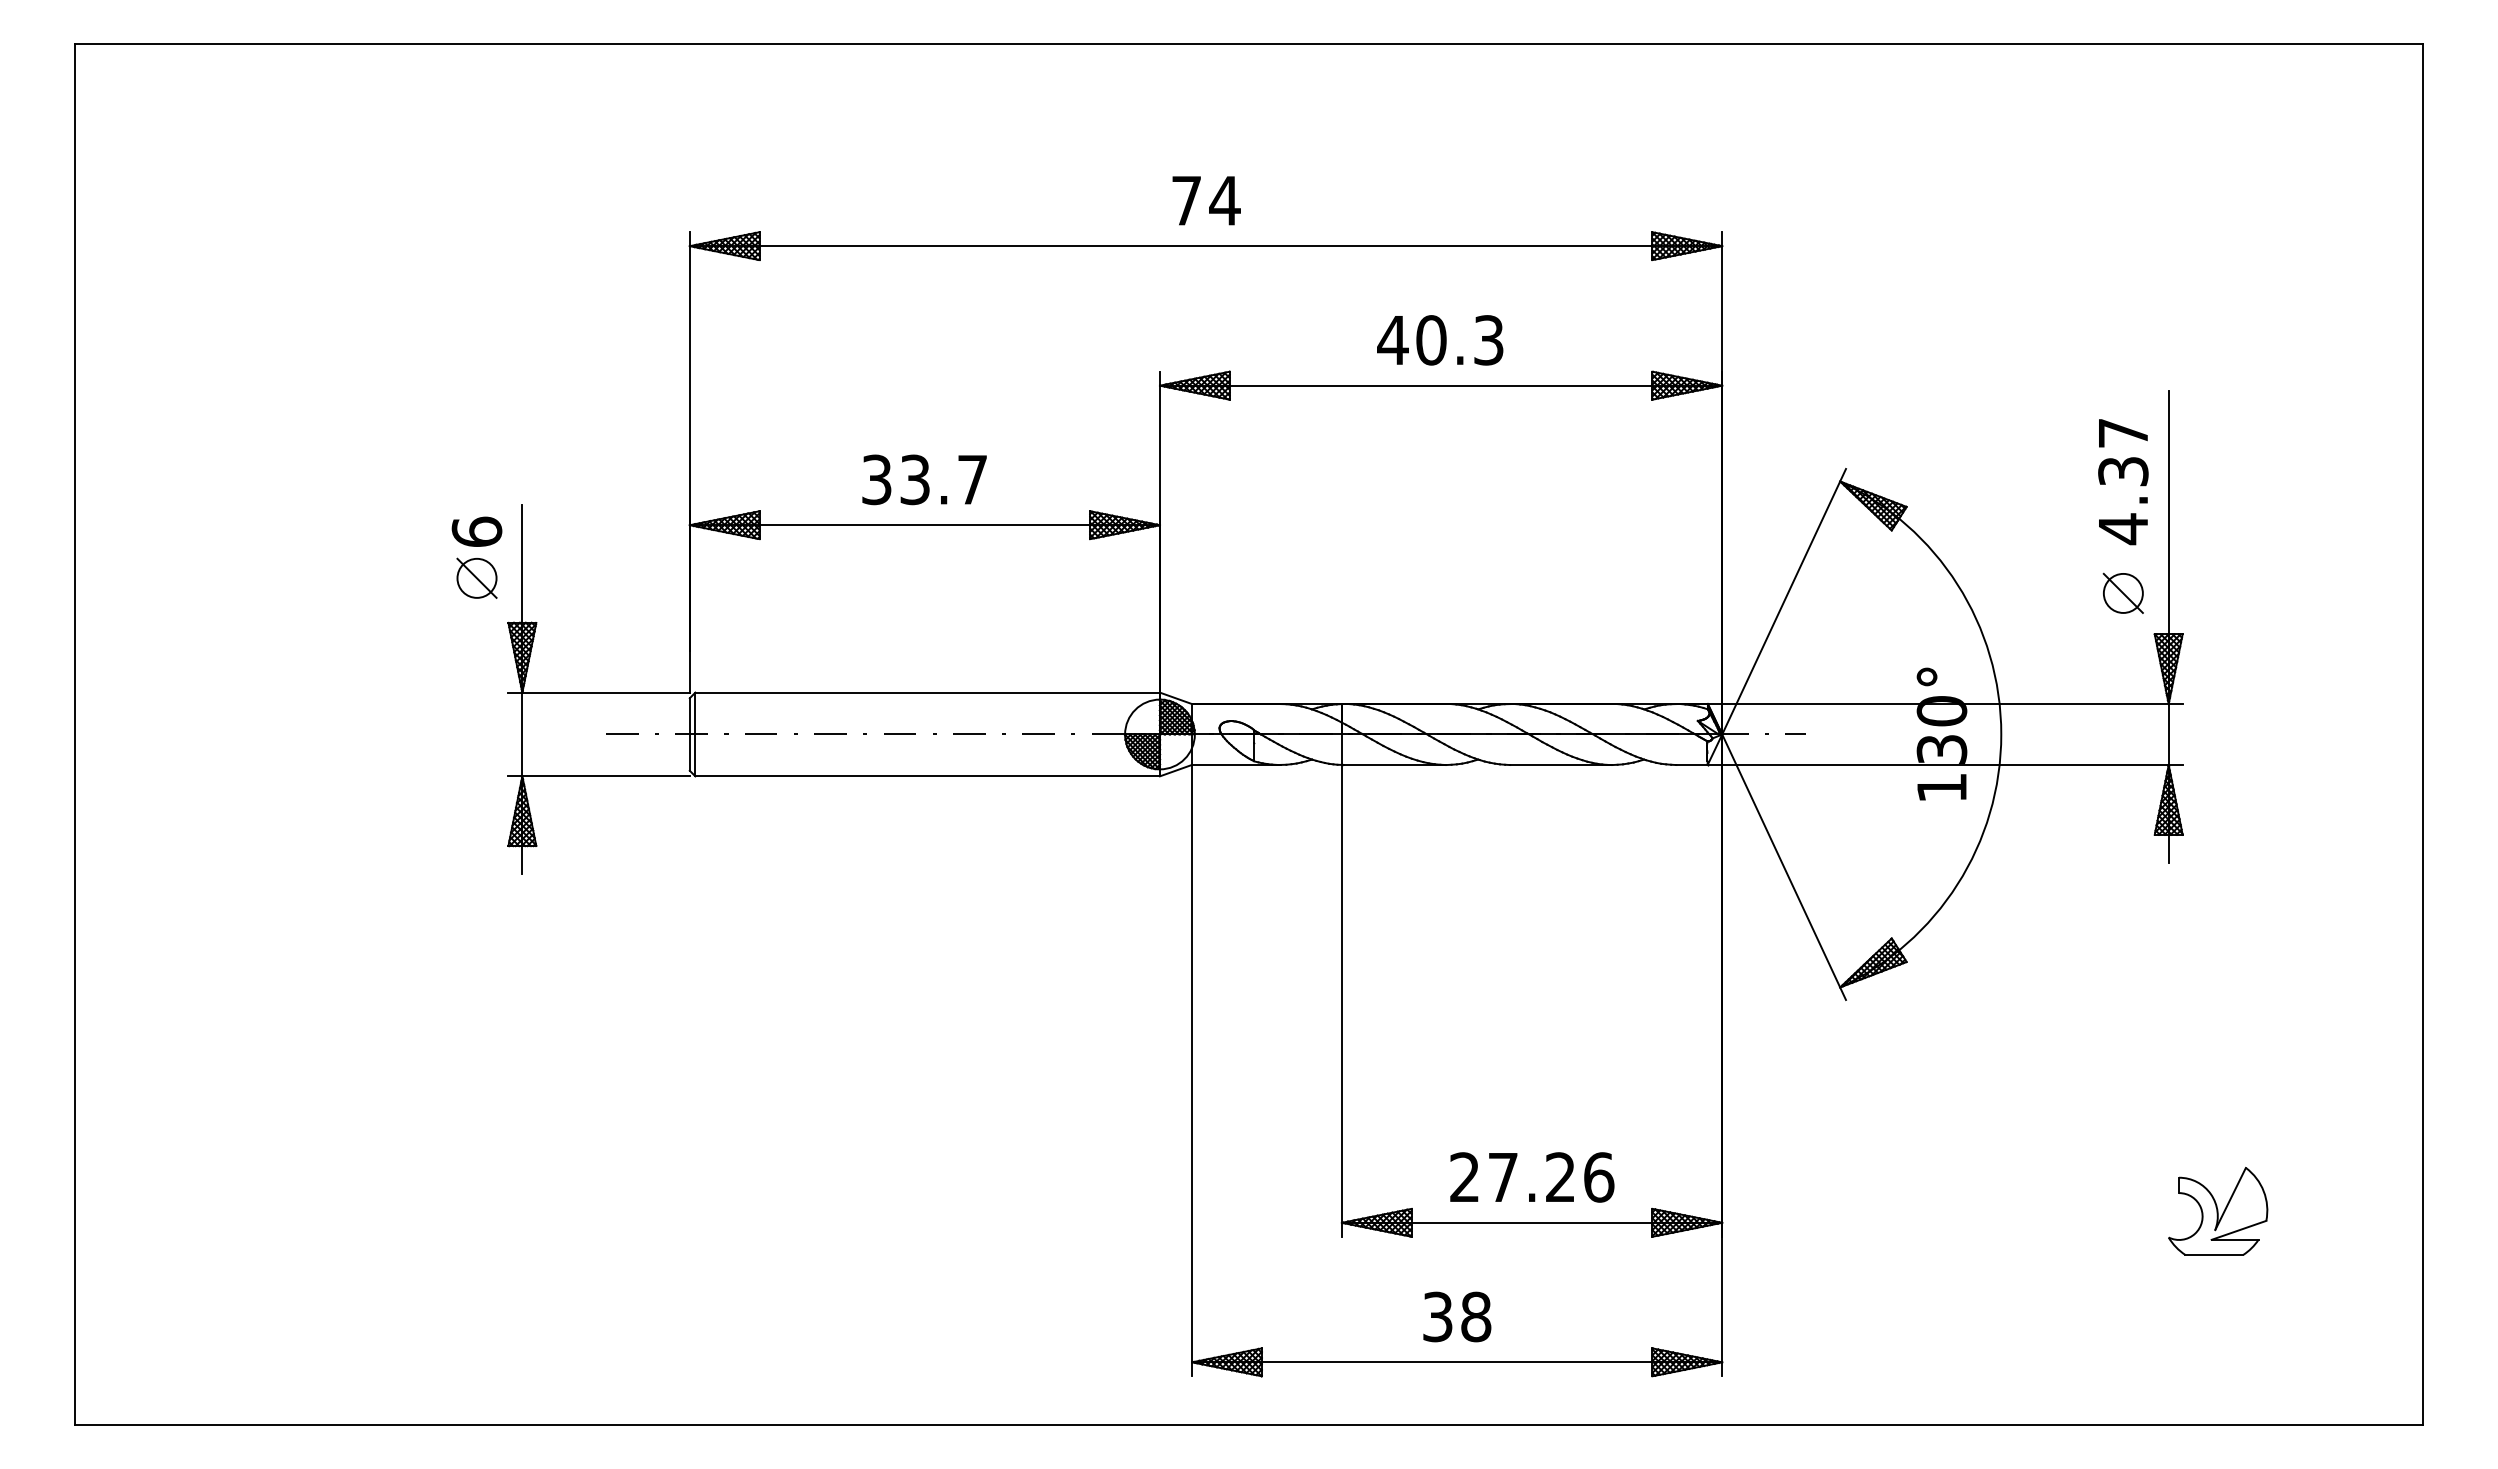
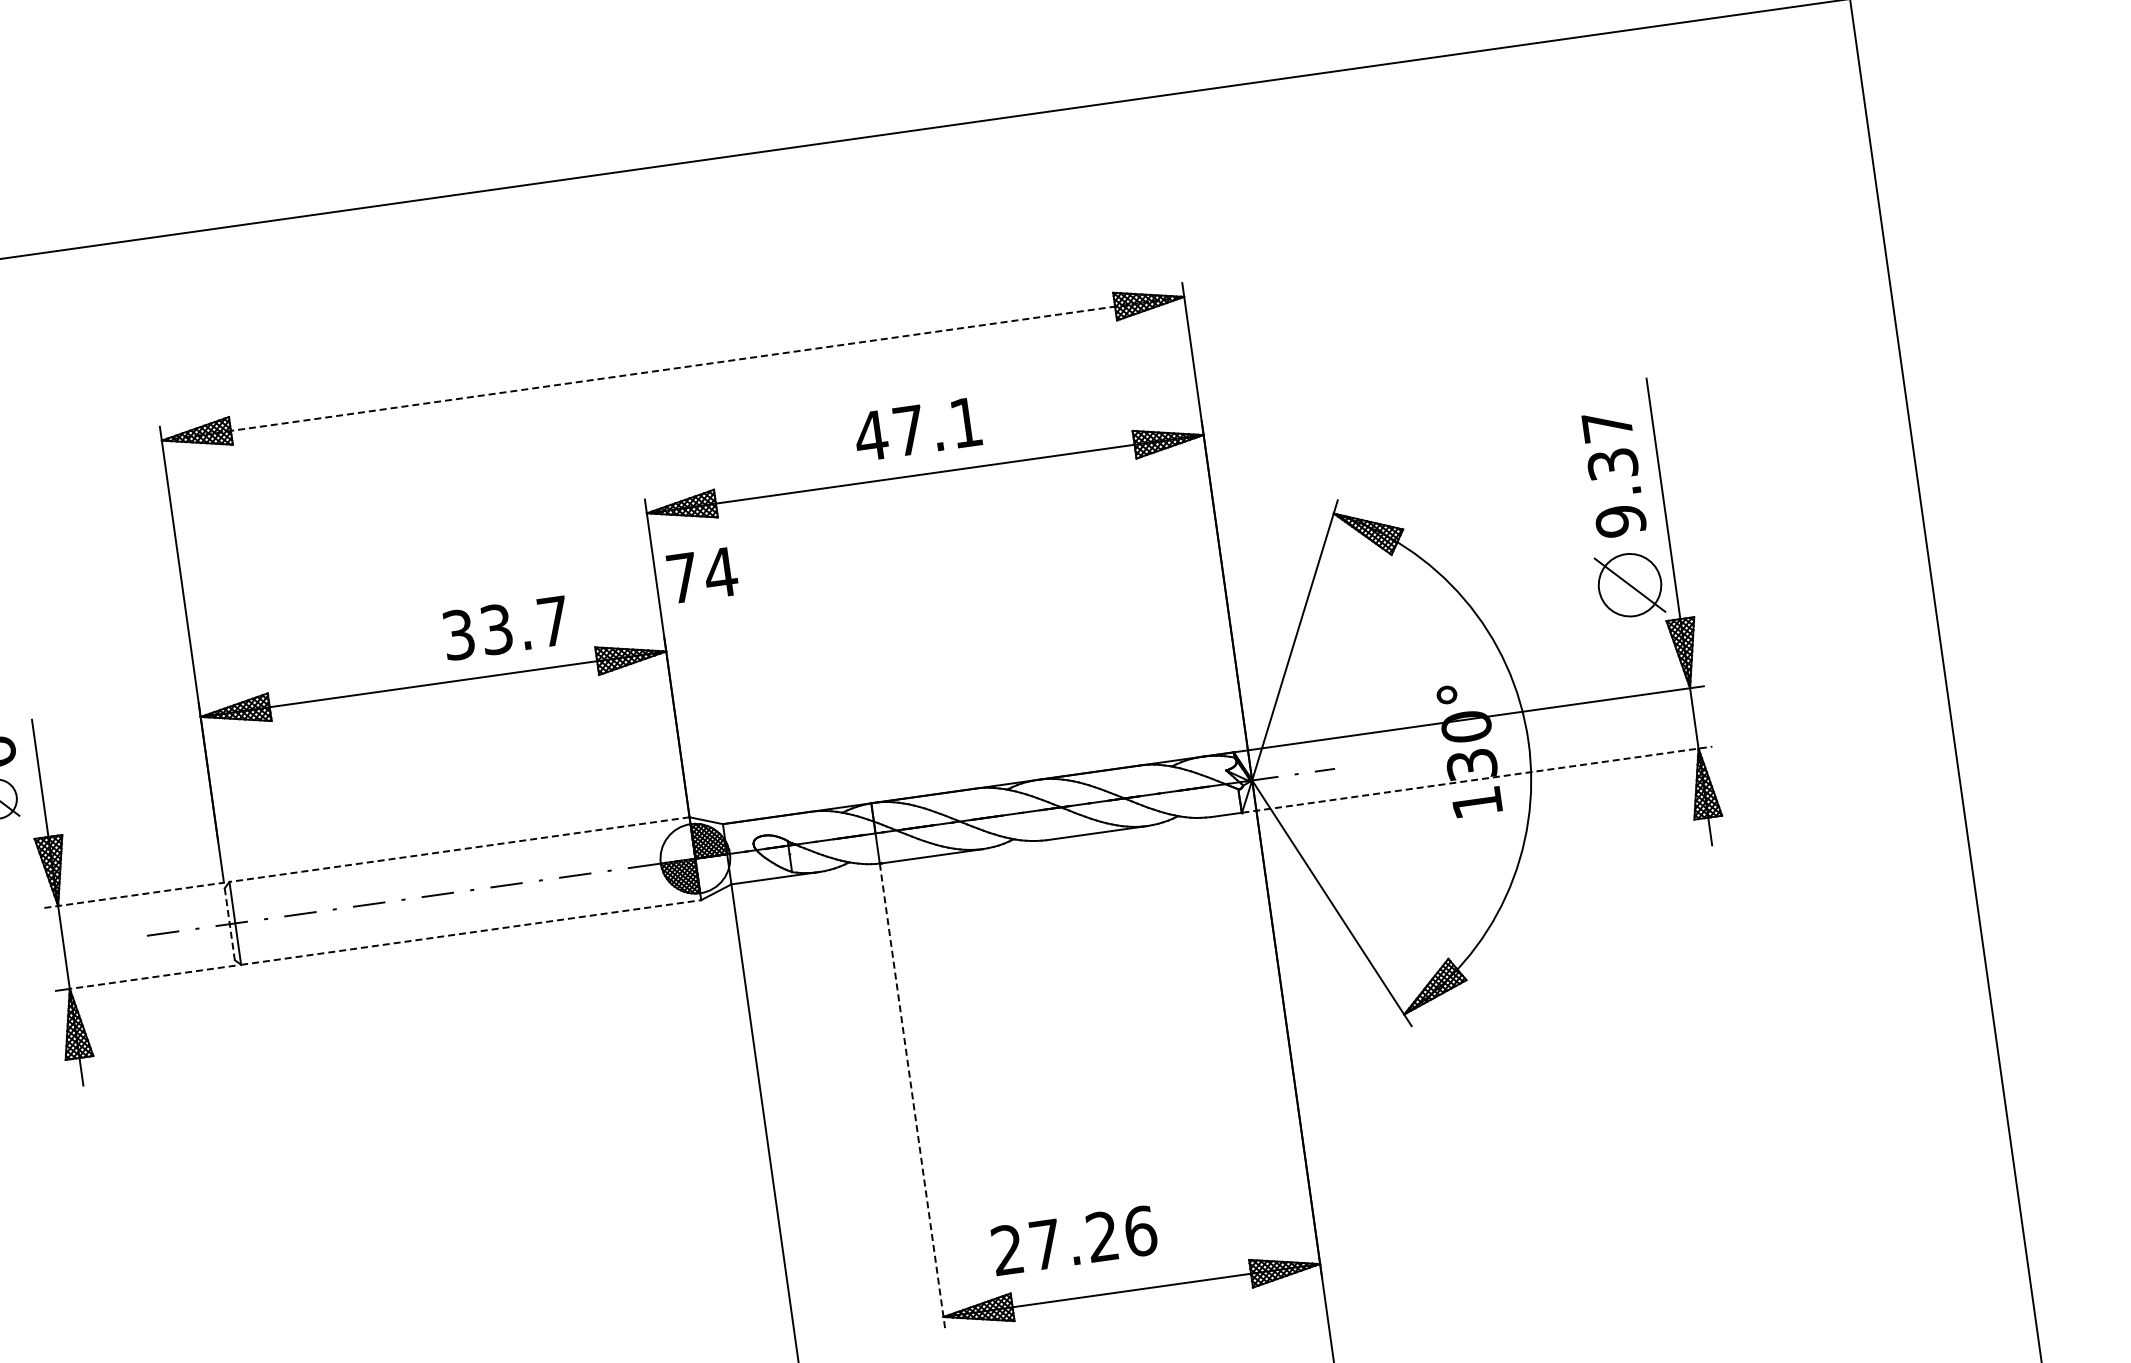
text: (1206, 200) -> (702, 574), moved
line: (1206, 246) -> (673, 369), solid -> dashed
text: (1459, 340) -> (937, 426), 40.3 -> 47.1
text: (924, 479) -> (505, 627), moved
text: (2123, 529) -> (1621, 521), 4.37 -> 9.37
part: (2122, 592) -> (1628, 584), size x1.6
line: (599, 692) -> (134, 895), solid -> dashed
line: (927, 692) -> (459, 849), solid -> dashed
line: (689, 734) -> (229, 924), solid -> dashed
line: (1945, 765) -> (1477, 780), solid -> dashed
line: (606, 776) -> (153, 977), solid -> dashed
line: (928, 776) -> (472, 932), solid -> dashed
line: (1341, 1000) -> (912, 1096), solid -> dashed
text: (1532, 1177) -> (1074, 1240), moved
part: (2218, 1211) -> (1809, 1183), removed

